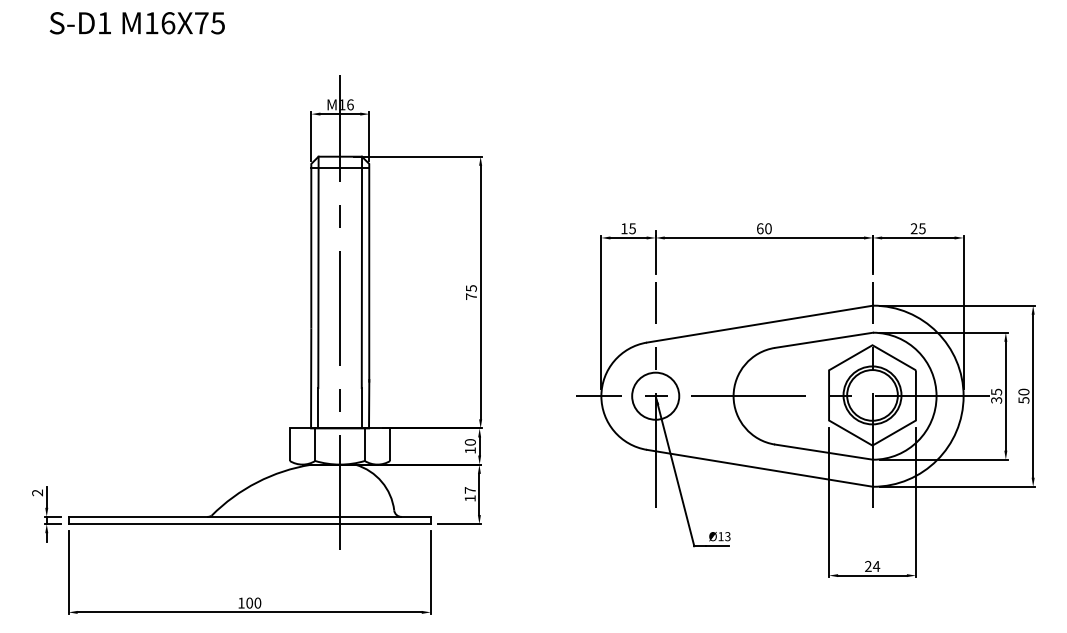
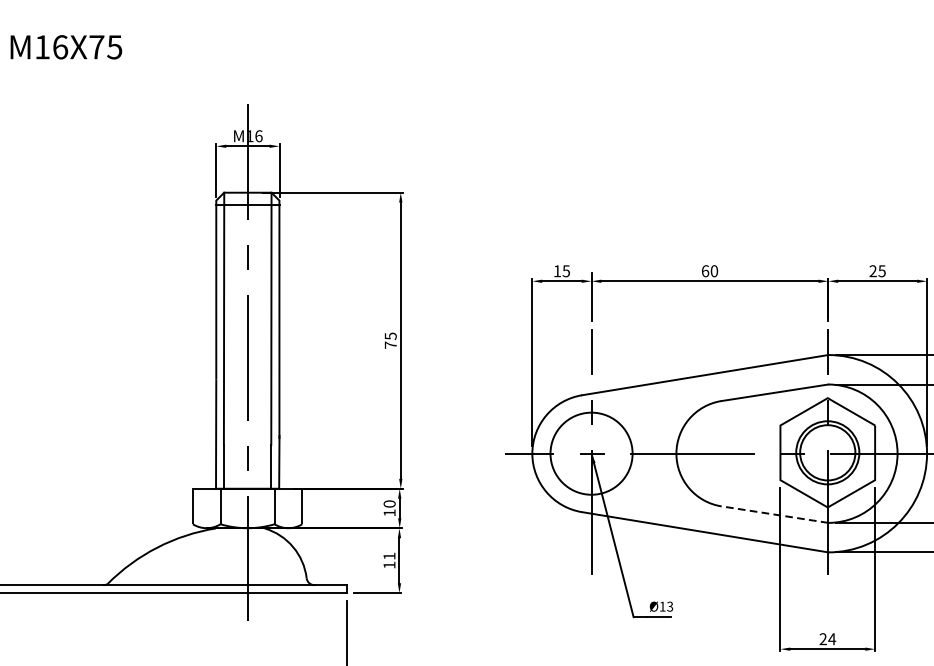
circle: (655, 395) -> (591, 452), size x1.6
line: (824, 452) -> (775, 515), solid -> dashed
text: (469, 490) -> (388, 556), 17 -> 11

